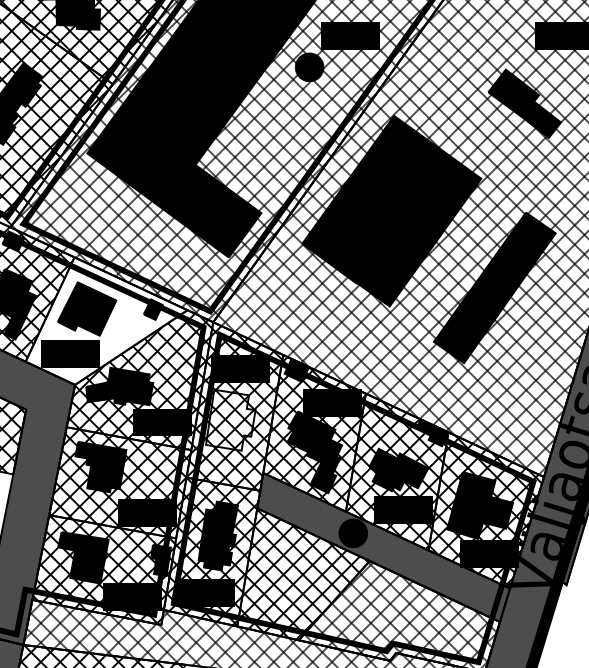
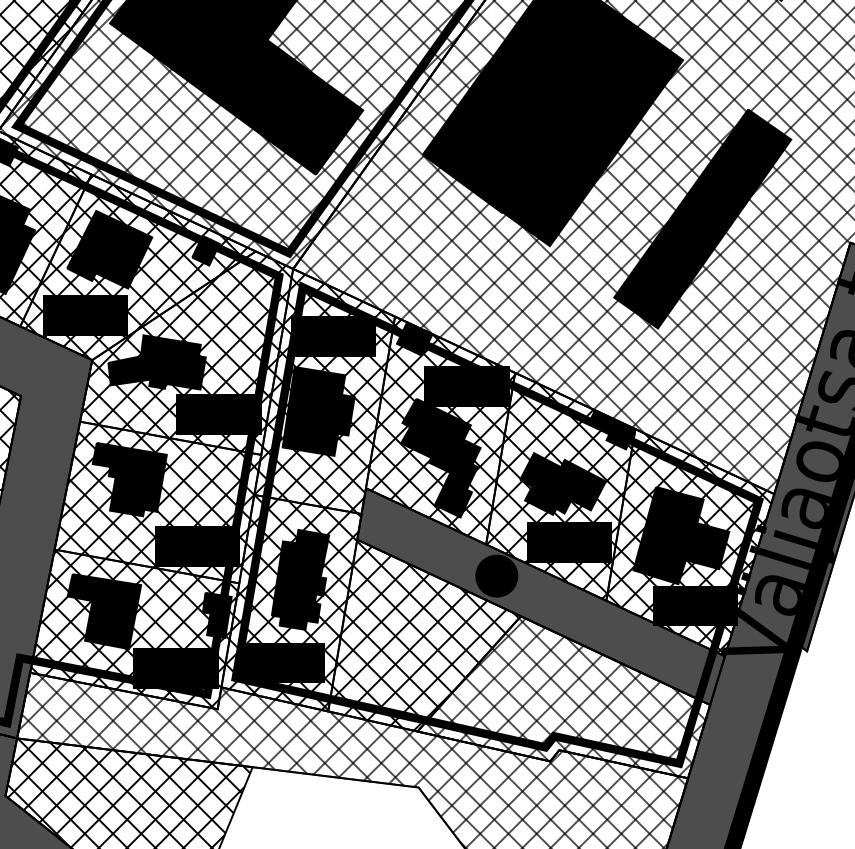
hatch: (104, 321) -> (135, 267), added
fill: (230, 419) -> (318, 410), added

